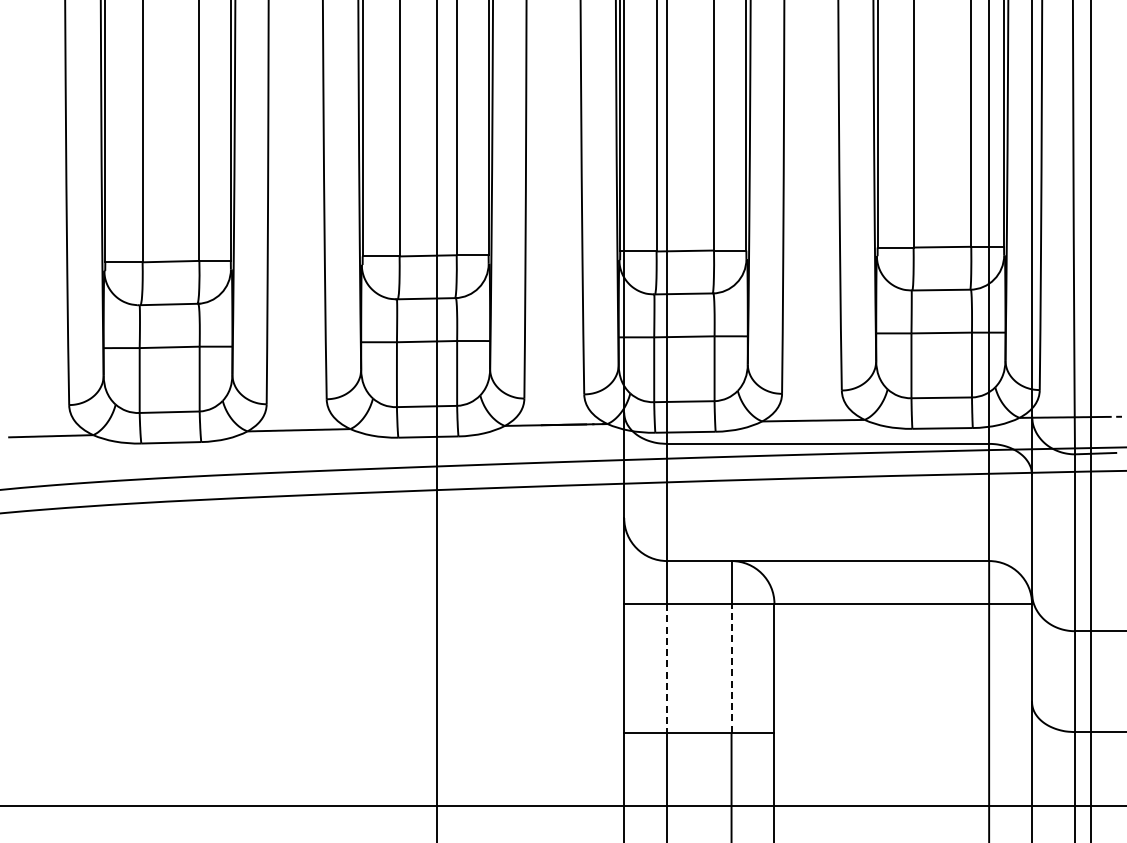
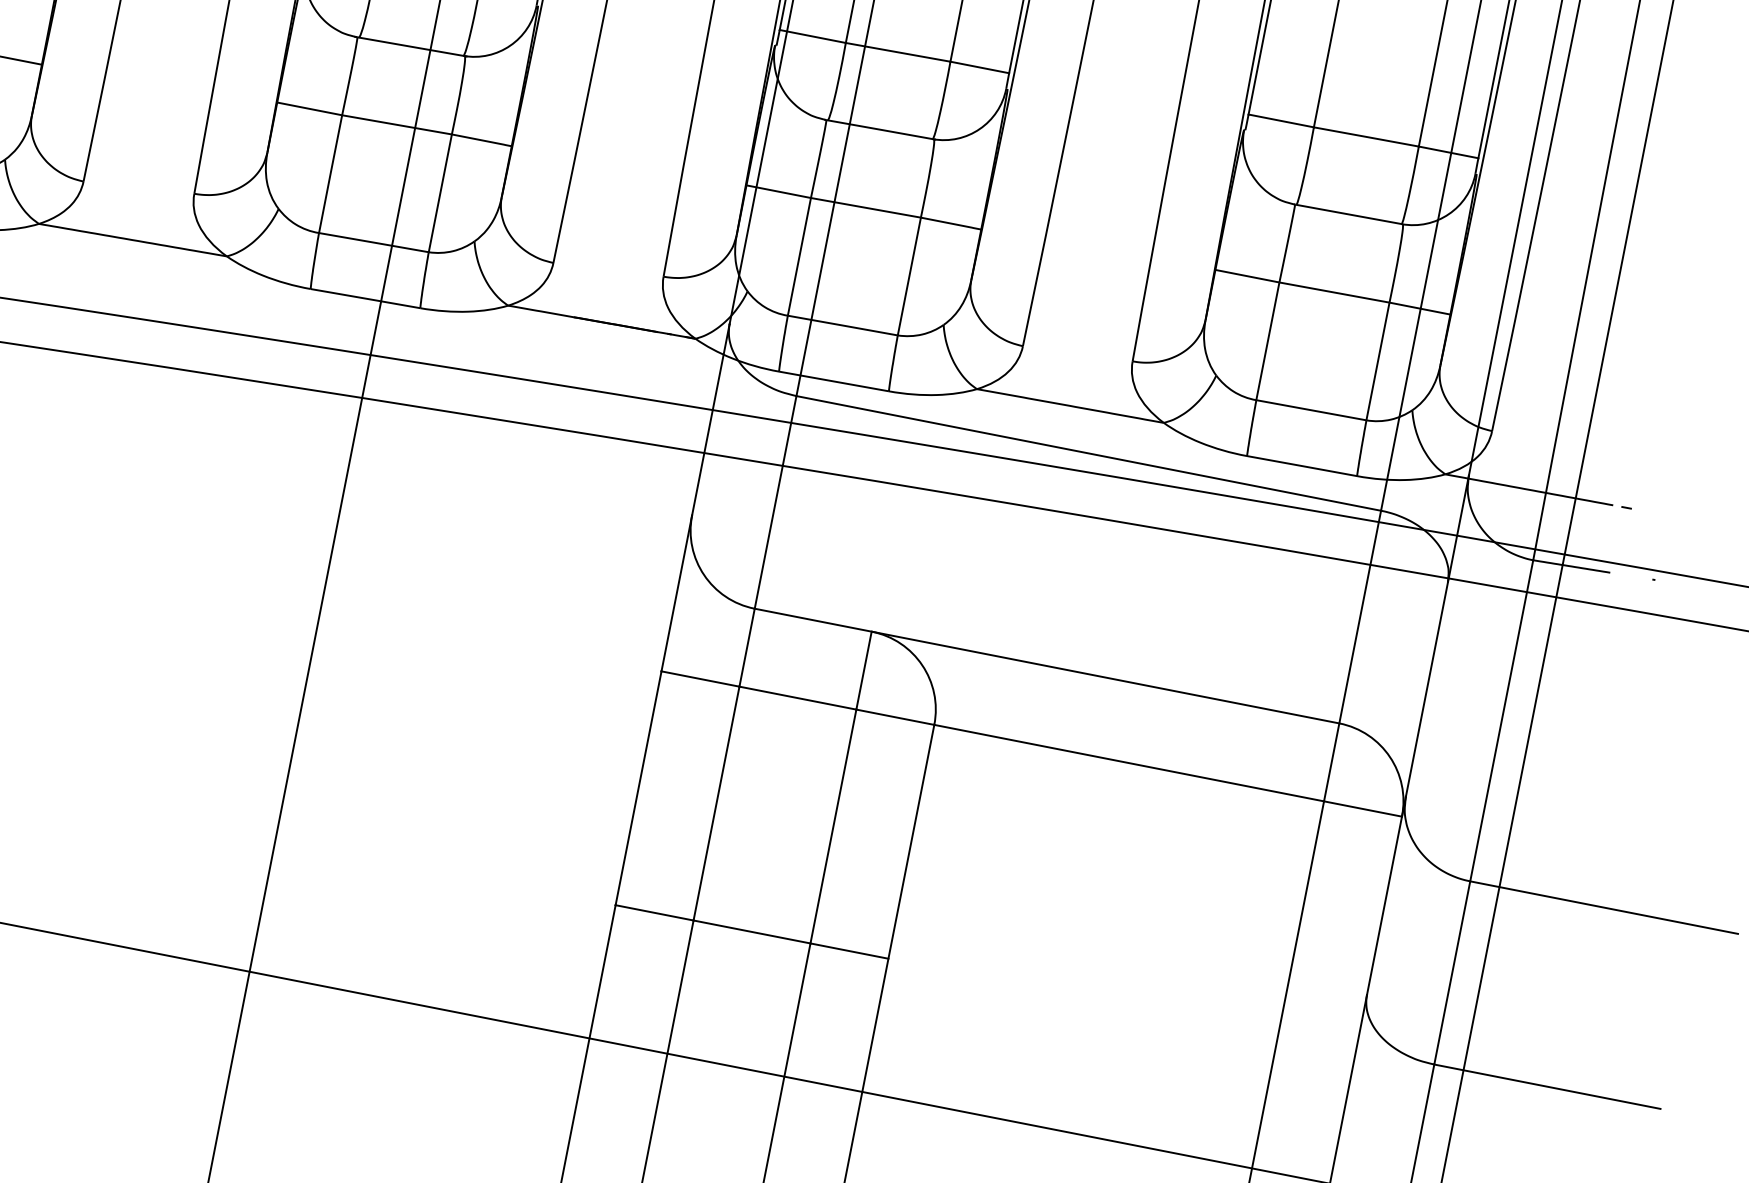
line: (731, 667) -> (833, 824), dashed -> solid
line: (667, 668) -> (717, 803), dashed -> solid

